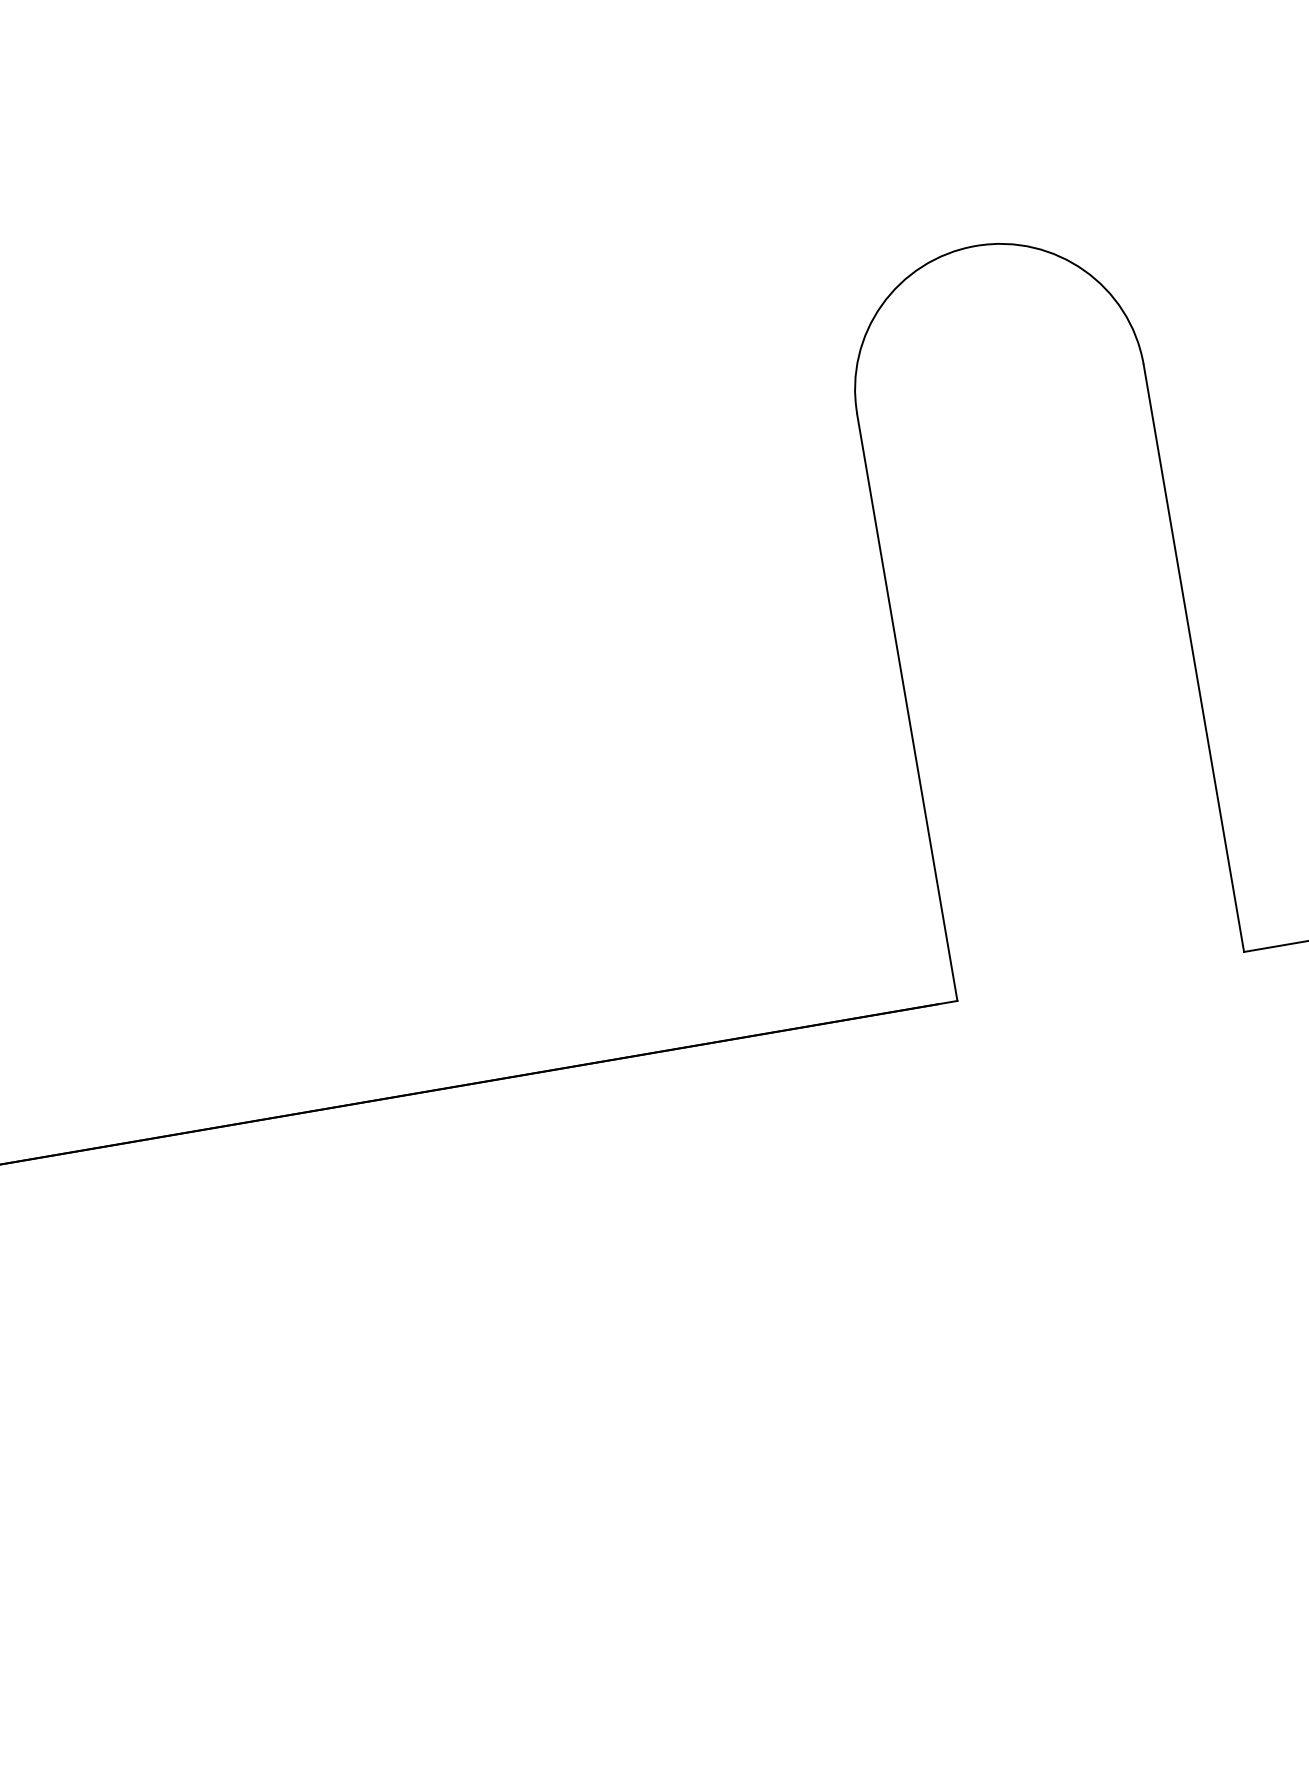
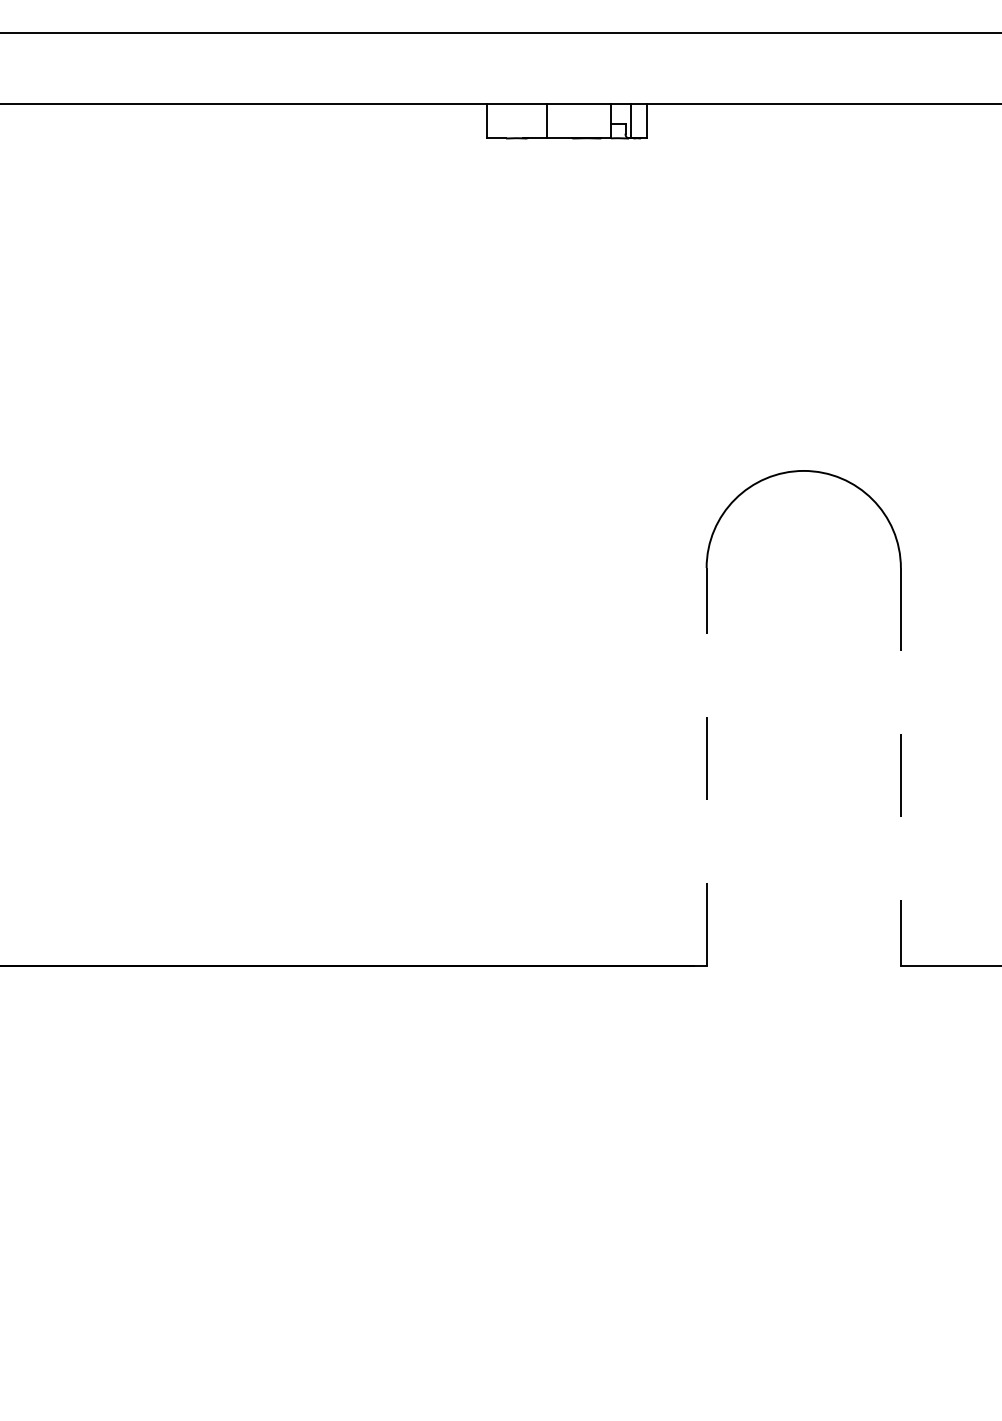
line: (1193, 658) -> (900, 767), solid -> dashed
line: (907, 706) -> (706, 766), solid -> dashed

